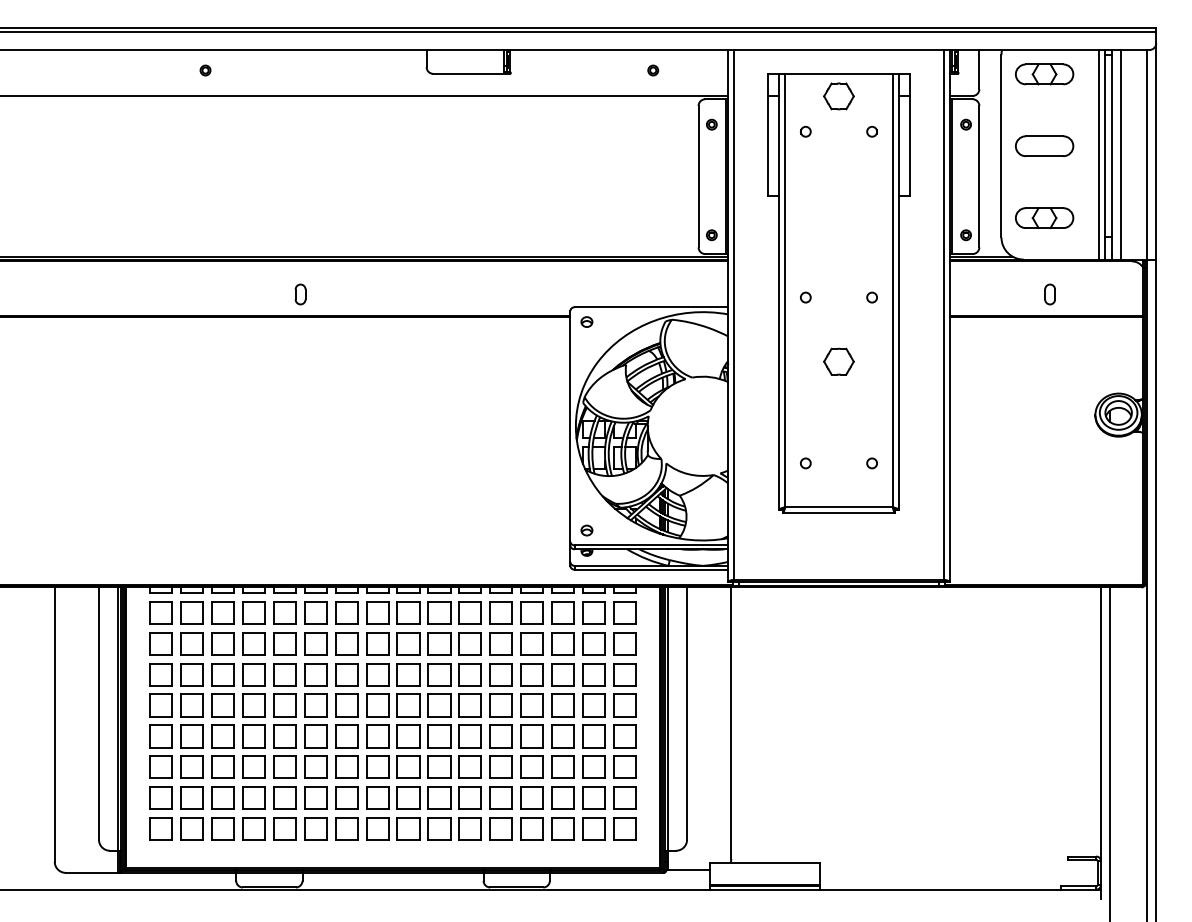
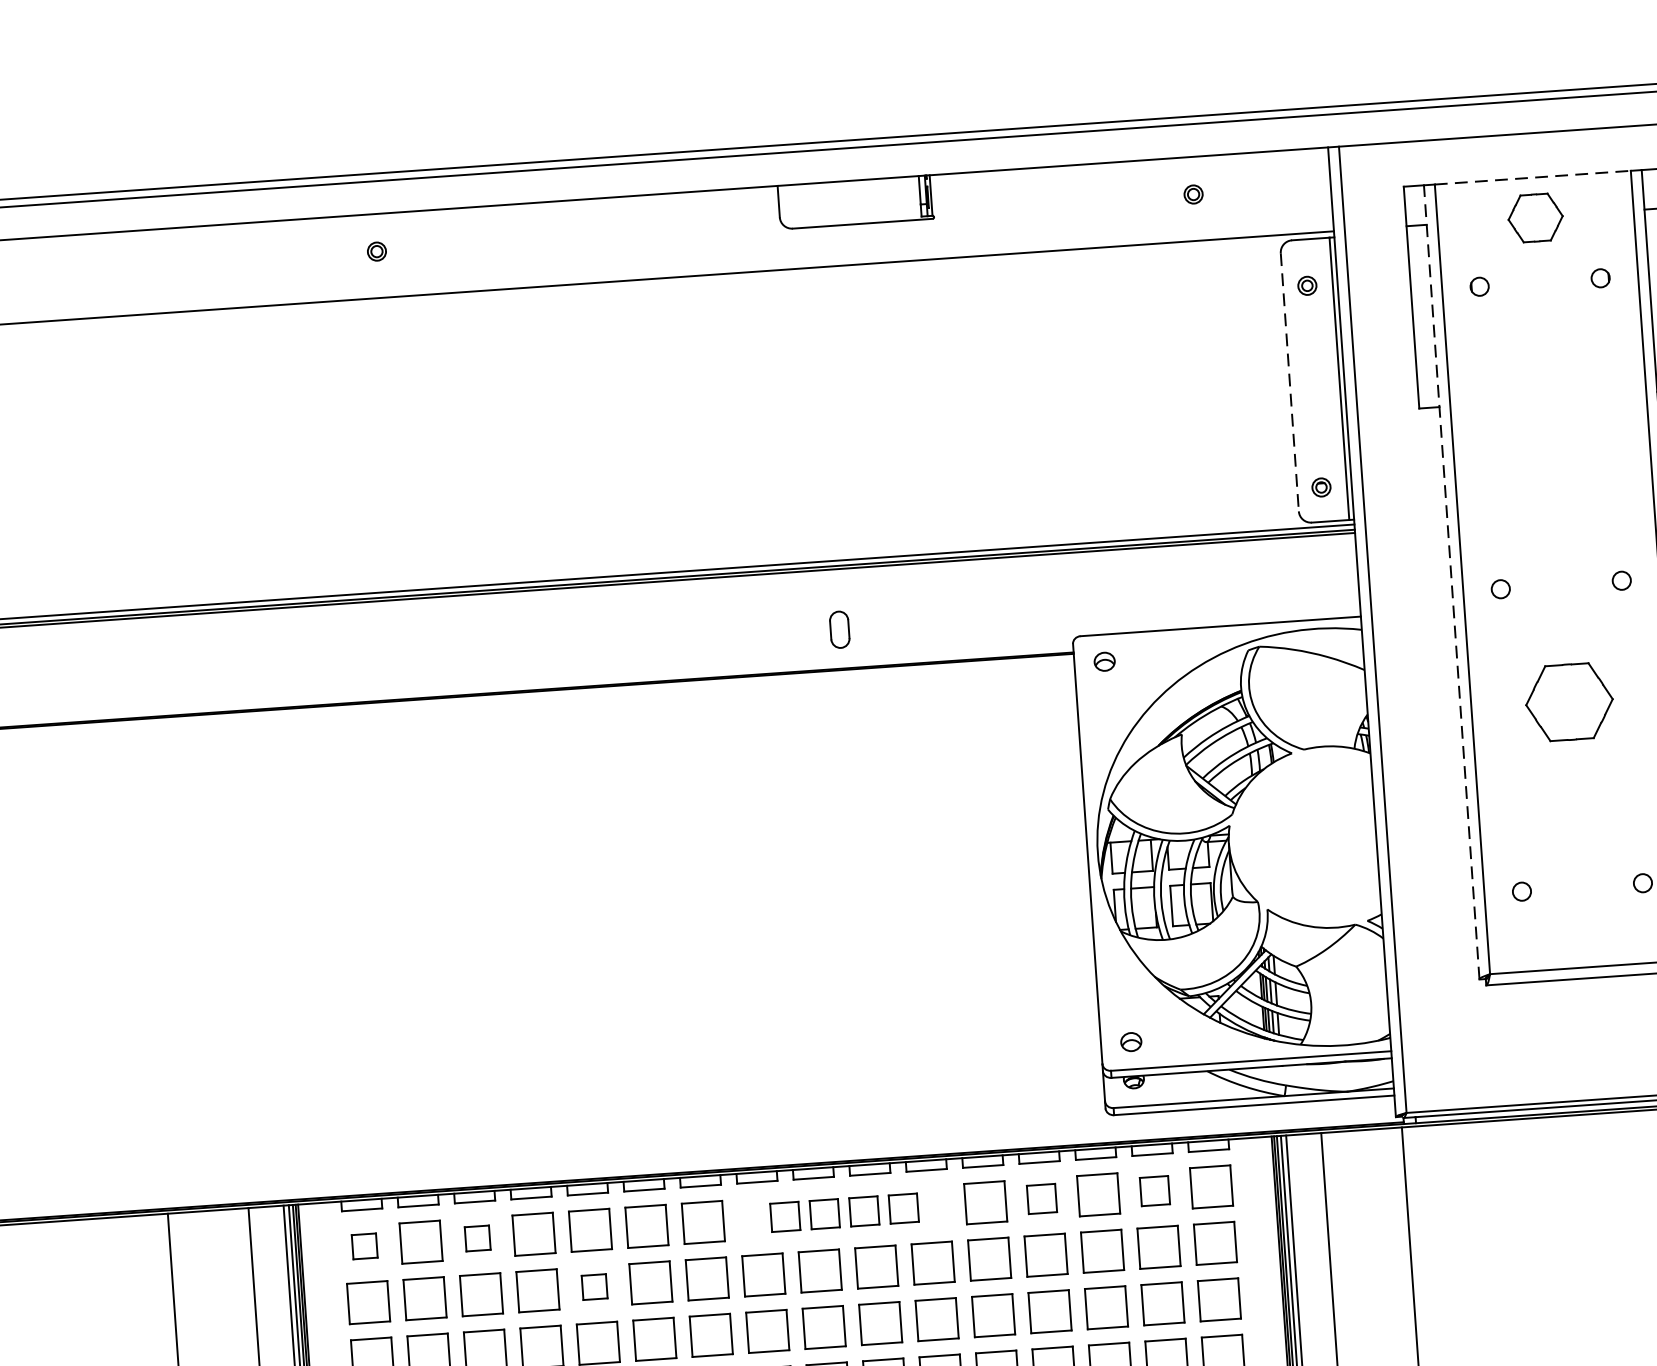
line: (838, 74) -> (1532, 178), solid -> dashed
line: (698, 176) -> (1289, 382), solid -> dashed
line: (779, 292) -> (1452, 583), solid -> dashed
part: (300, 294) -> (839, 629), moved
part: (838, 361) -> (1568, 701), size x1.6
part: (160, 612) -> (363, 1245), size x0.6
part: (222, 612) -> (477, 1238), size x0.6
part: (423, 612) -> (843, 1212), size x0.7
part: (531, 612) -> (1040, 1198), size x0.7
part: (593, 612) -> (1153, 1190), size x0.7
part: (284, 643) -> (594, 1286), size x0.6

